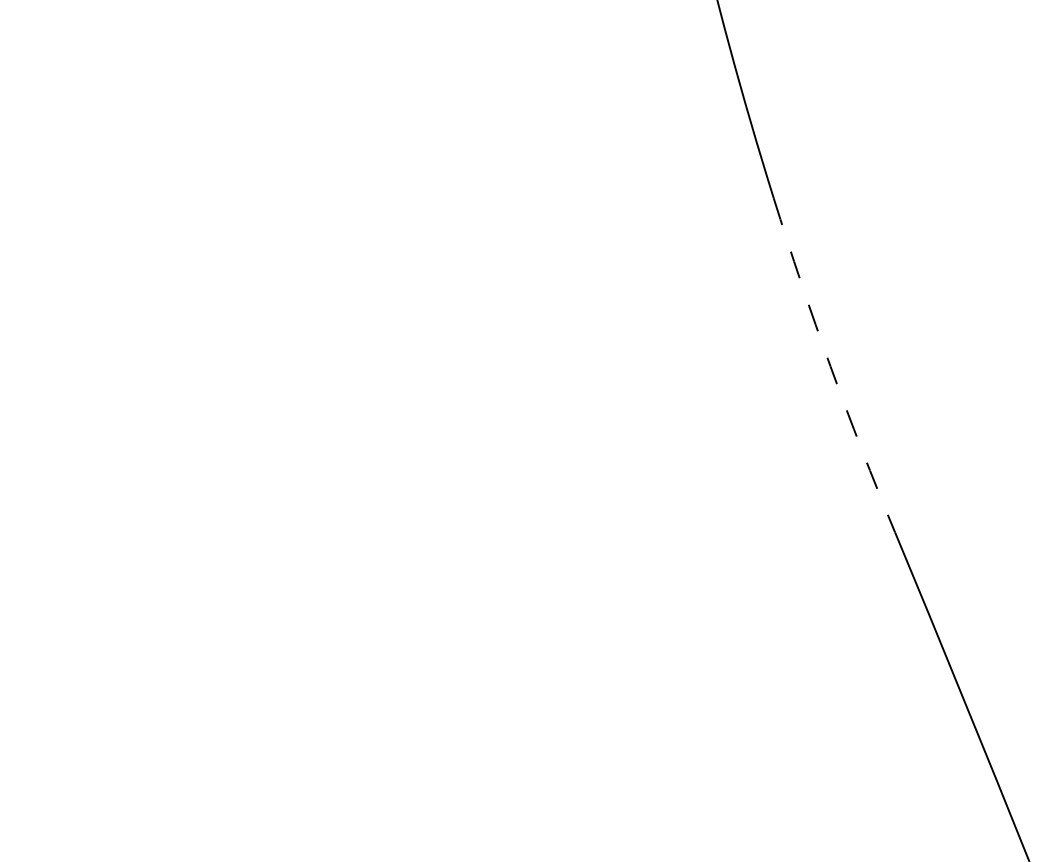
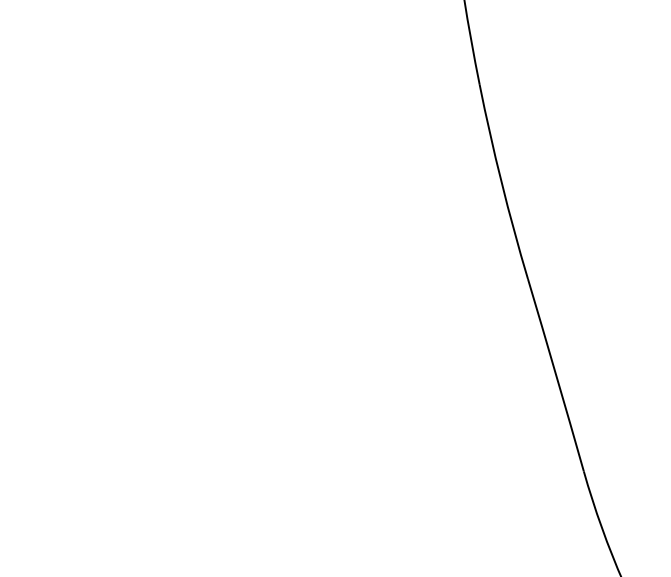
arc: (830, 366) -> (501, 182), dashed -> solid

